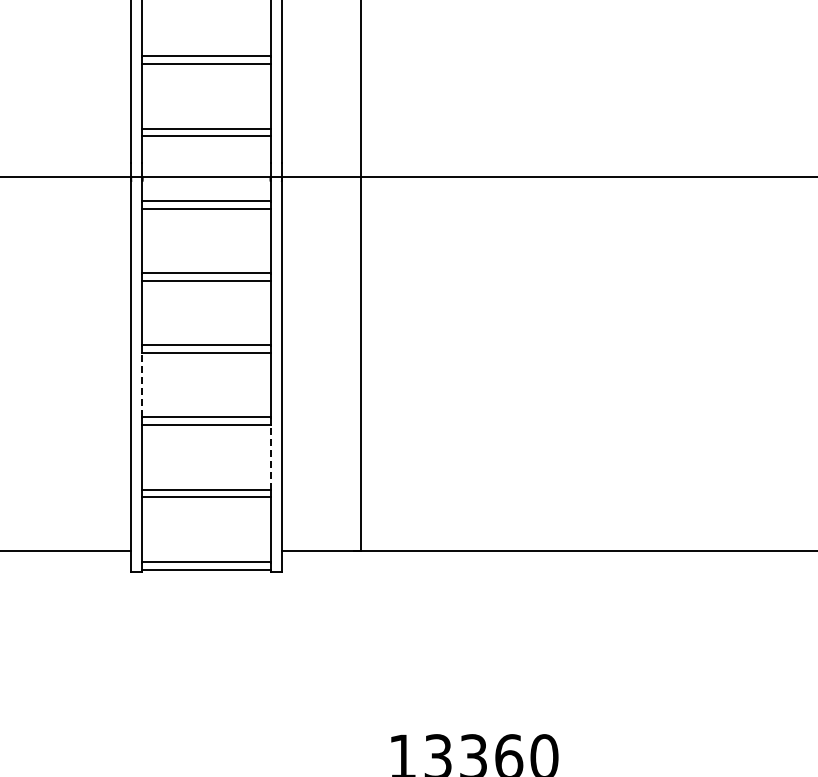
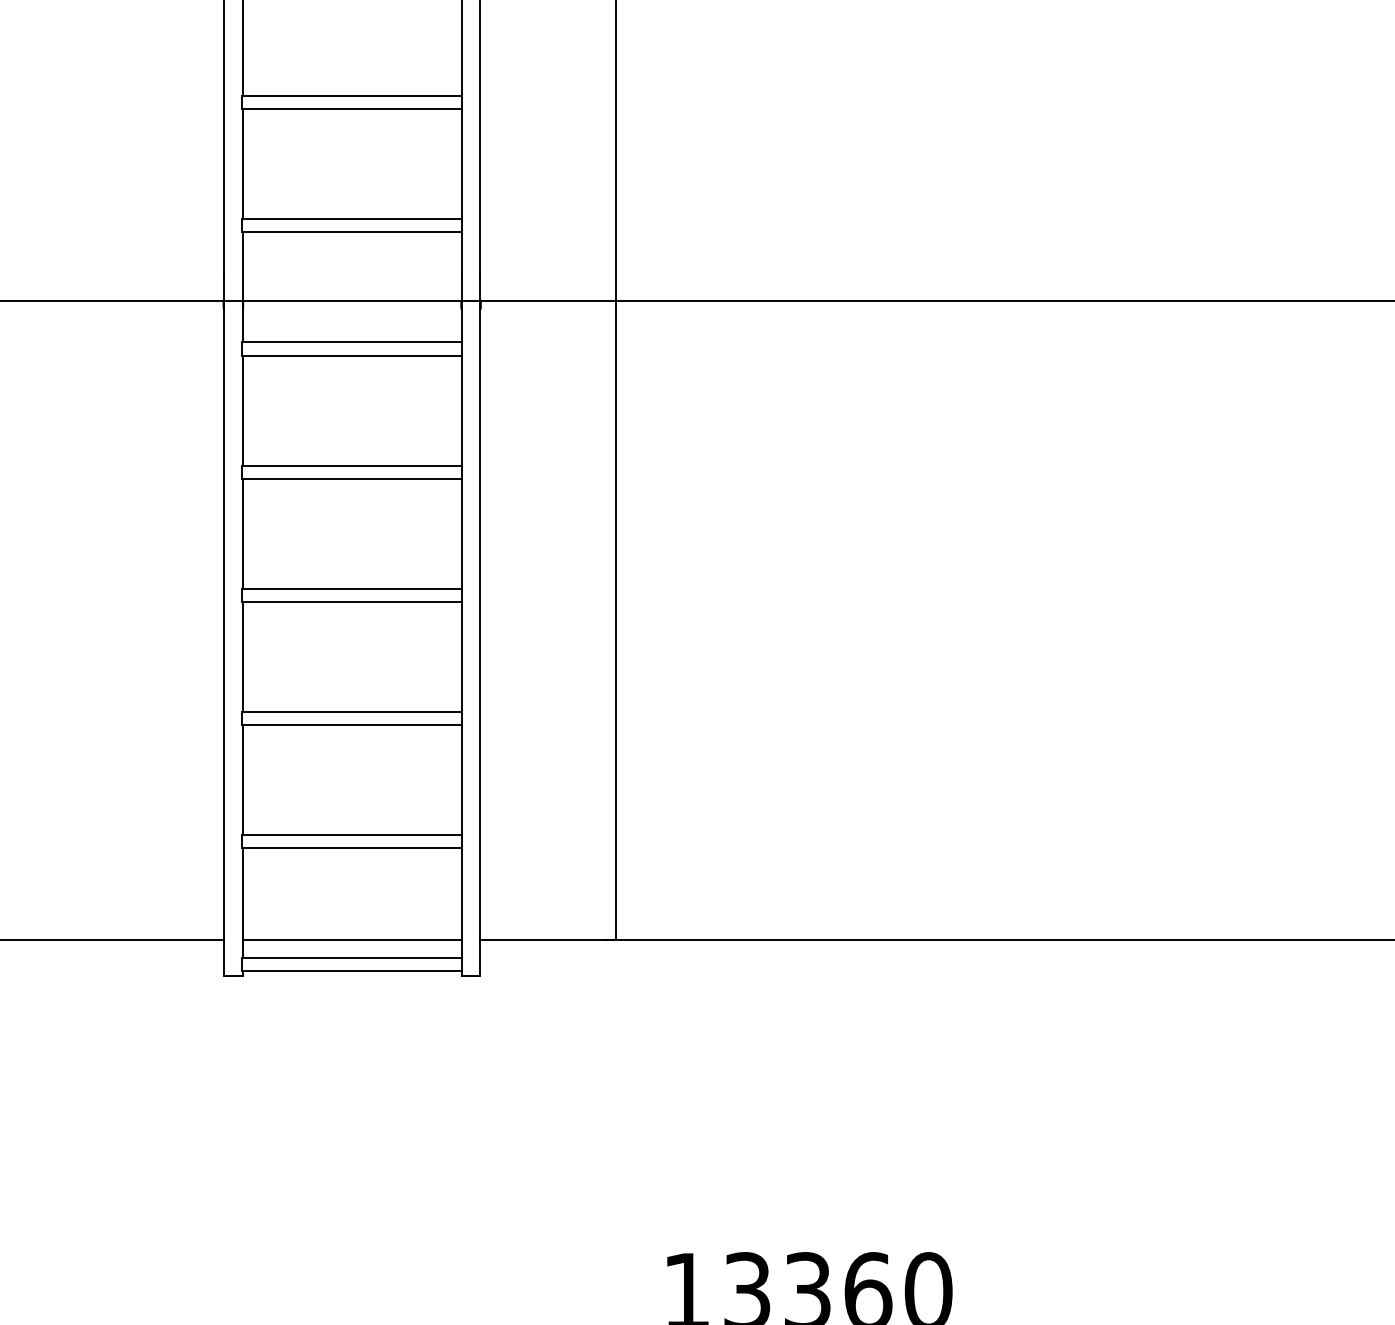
line: (142, 384) -> (242, 655), dashed -> solid
line: (270, 456) -> (461, 778), dashed -> solid
line: (206, 551) -> (352, 940), added

